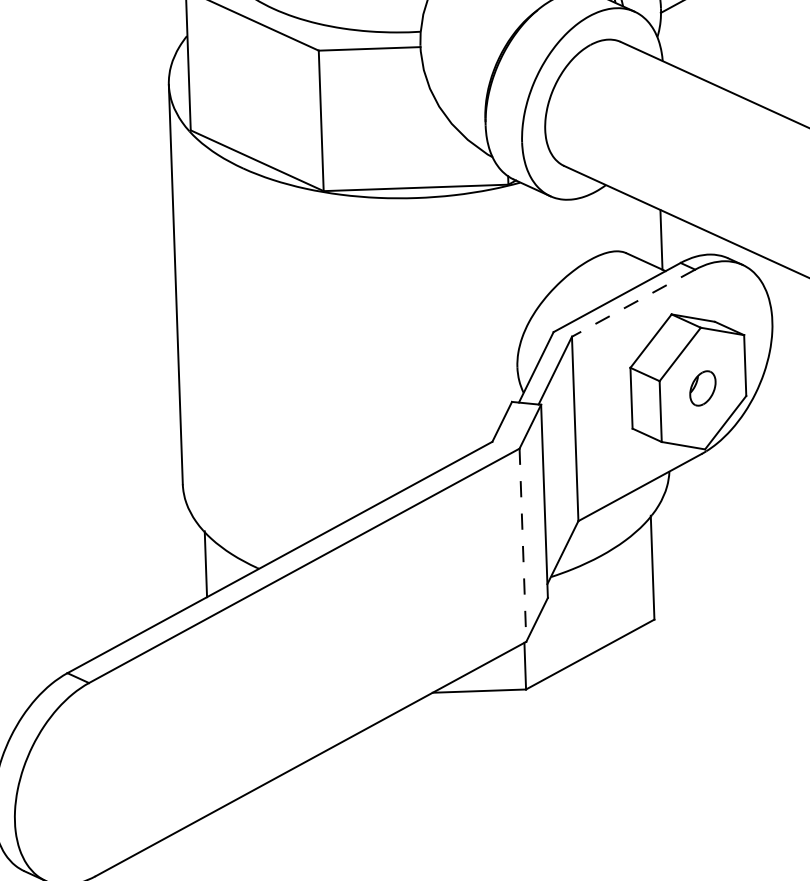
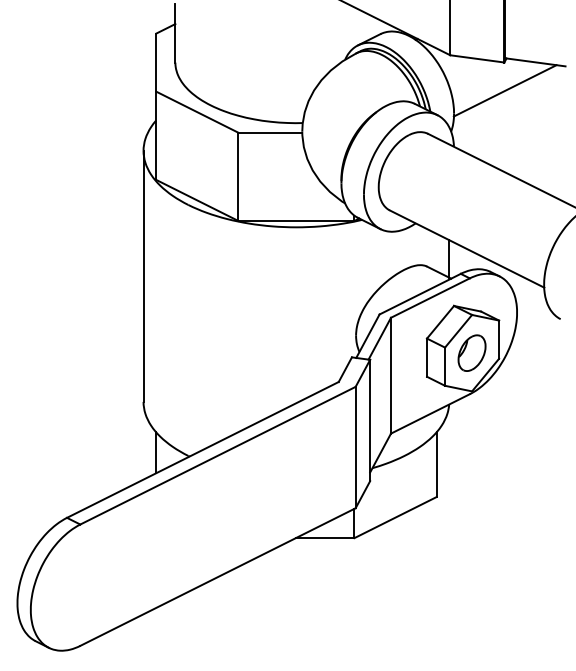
line: (632, 303) -> (429, 298), dashed -> solid
part: (702, 387) -> (471, 352), size x1.67
line: (522, 545) -> (355, 447), dashed -> solid

